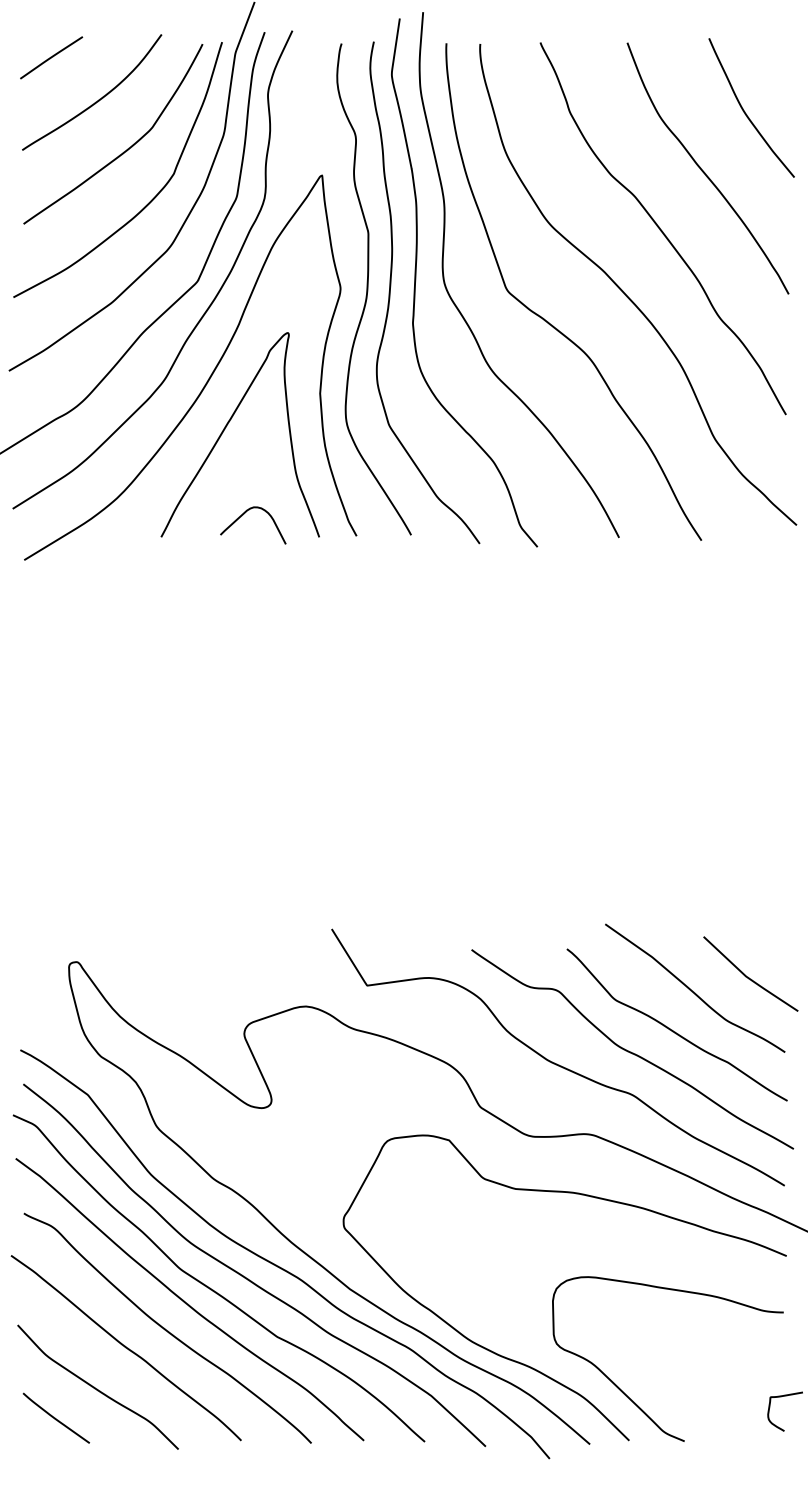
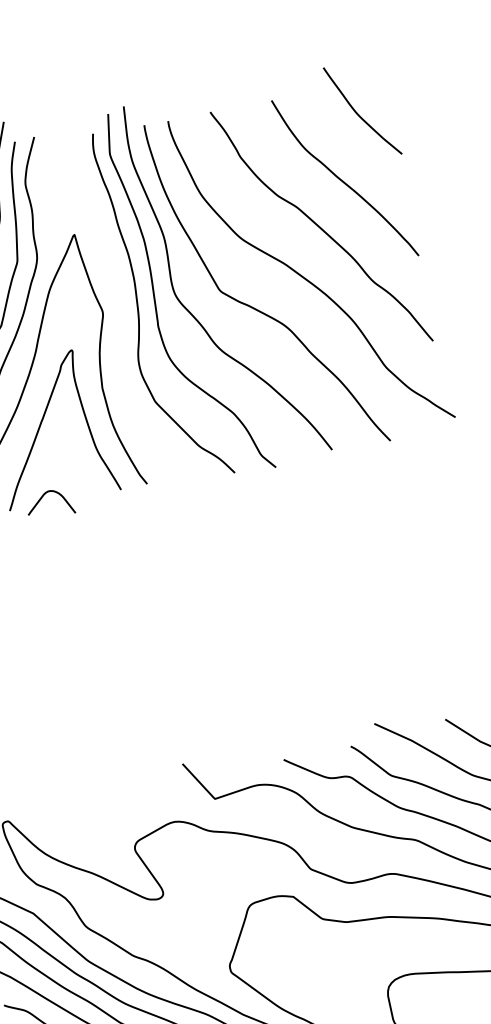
curve: (745, 111) -> (358, 114), moved
curve: (368, 289) -> (122, 308), removed
curve: (243, 515) -> (41, 498), moved

